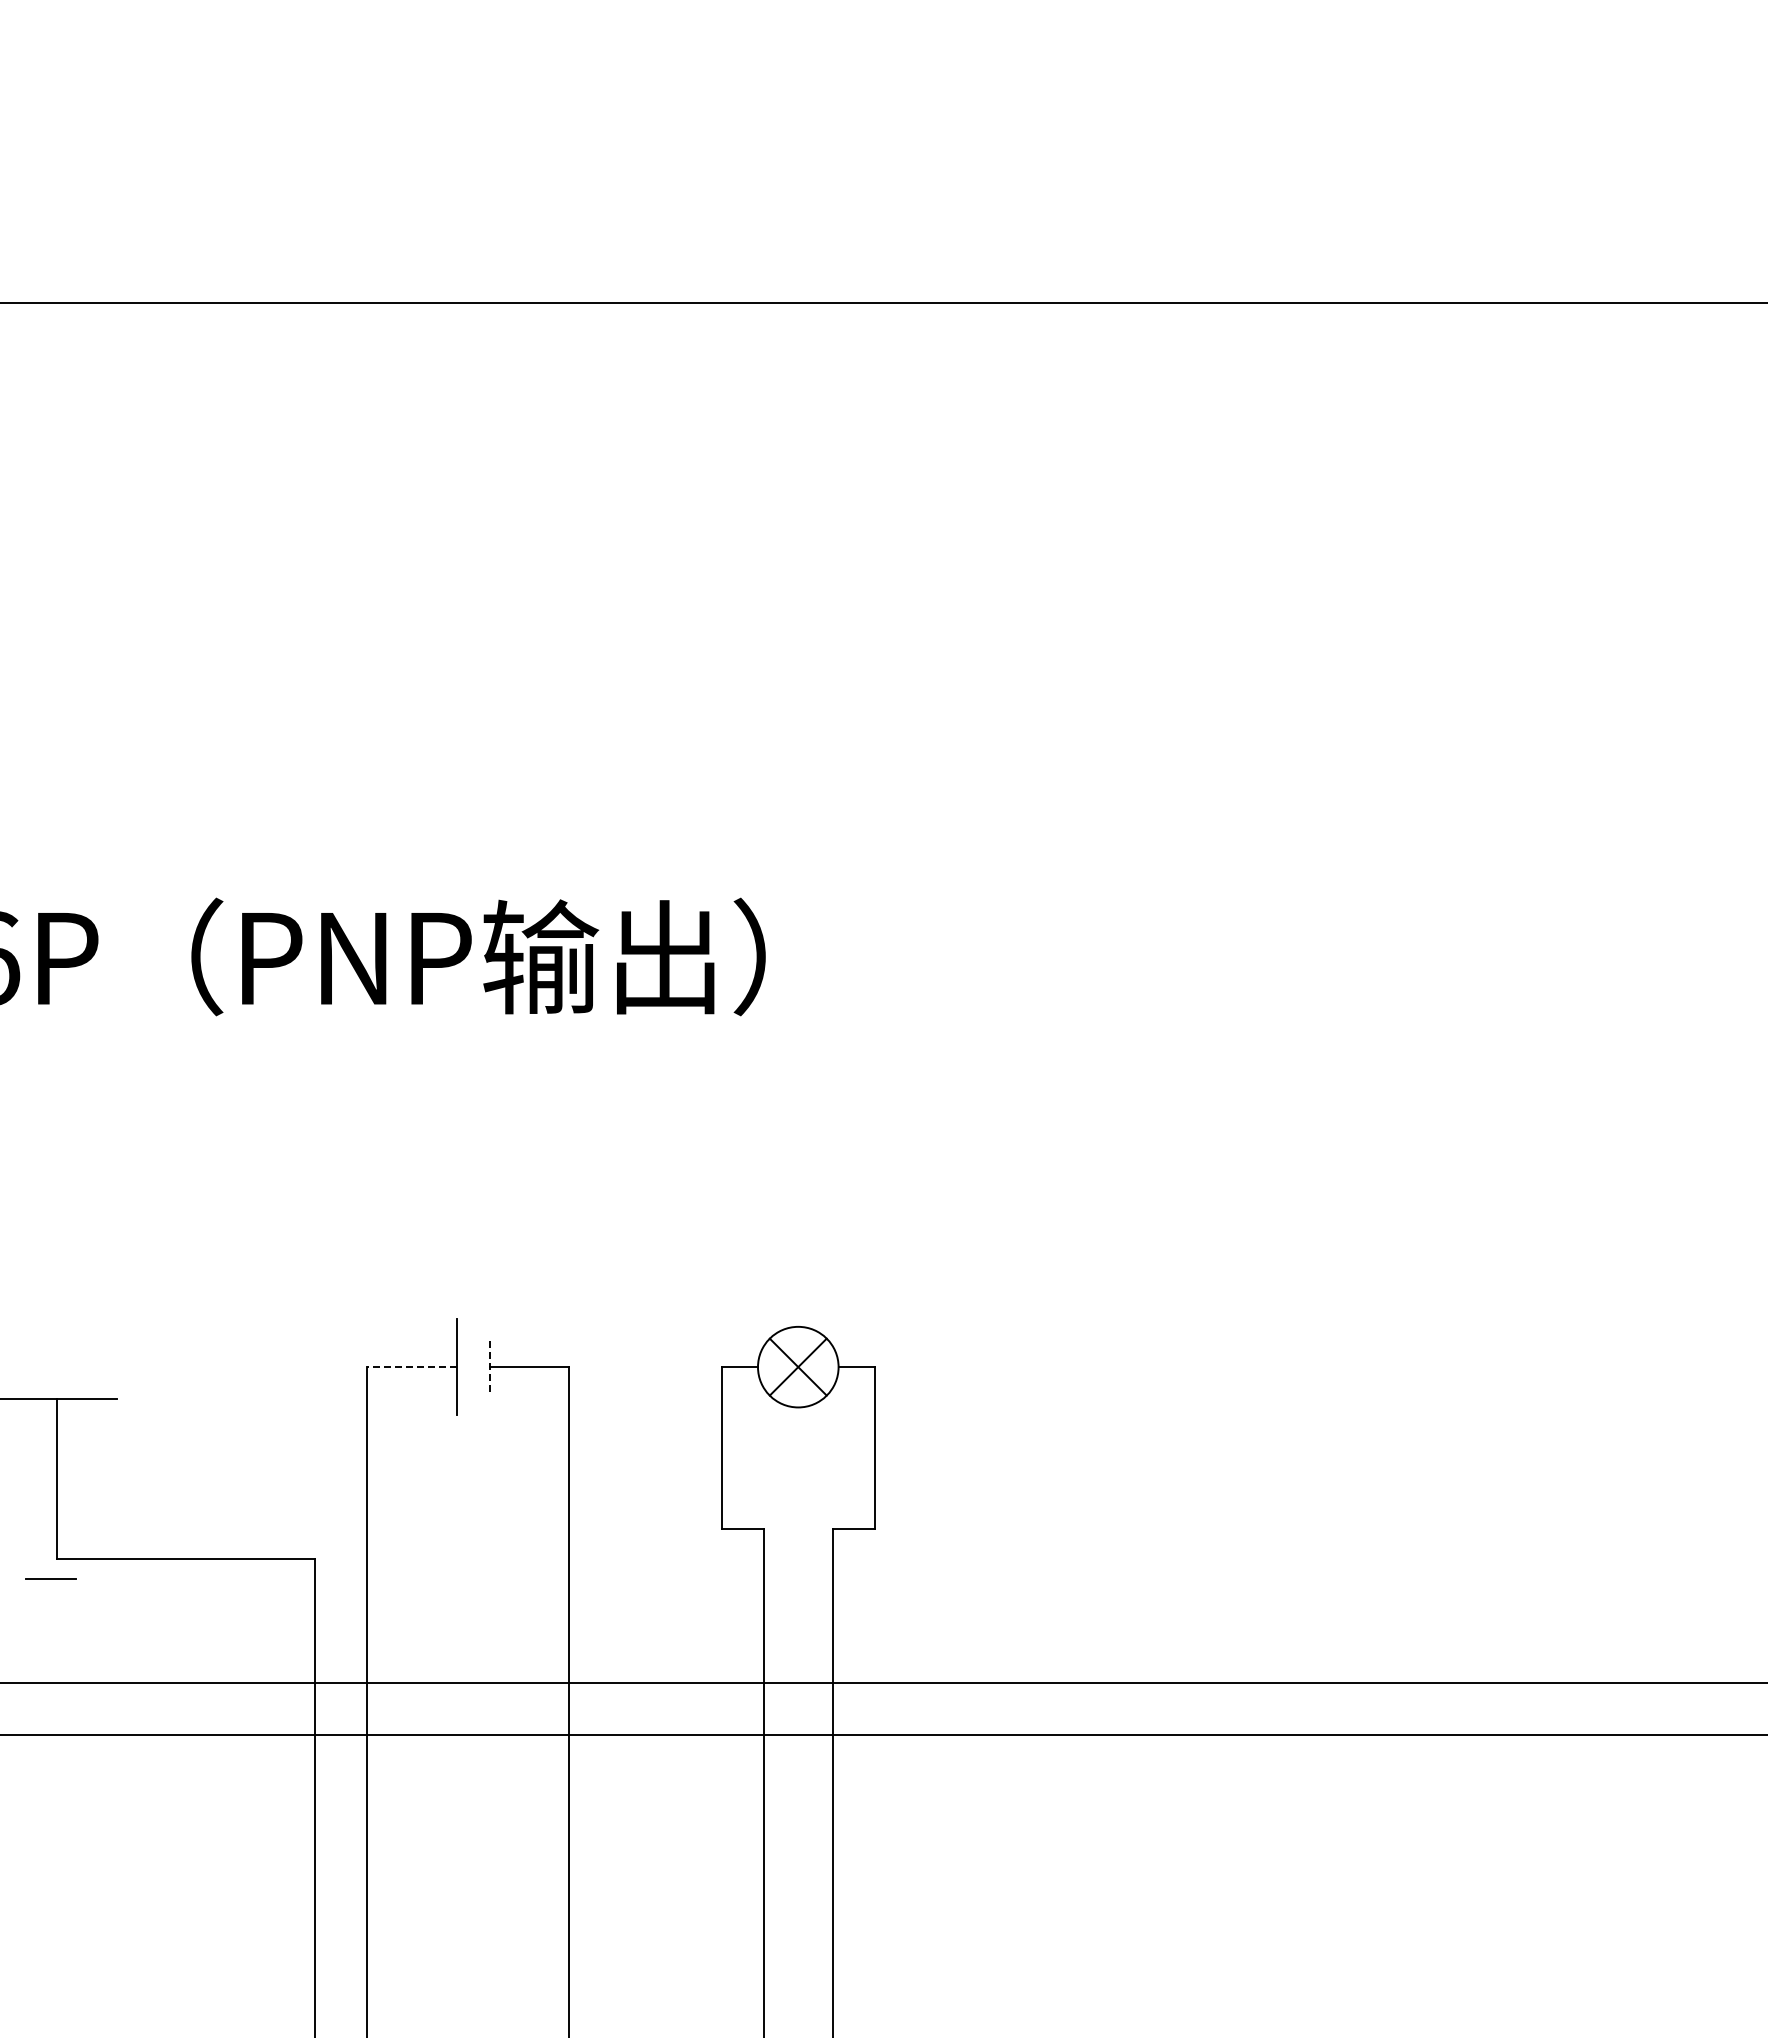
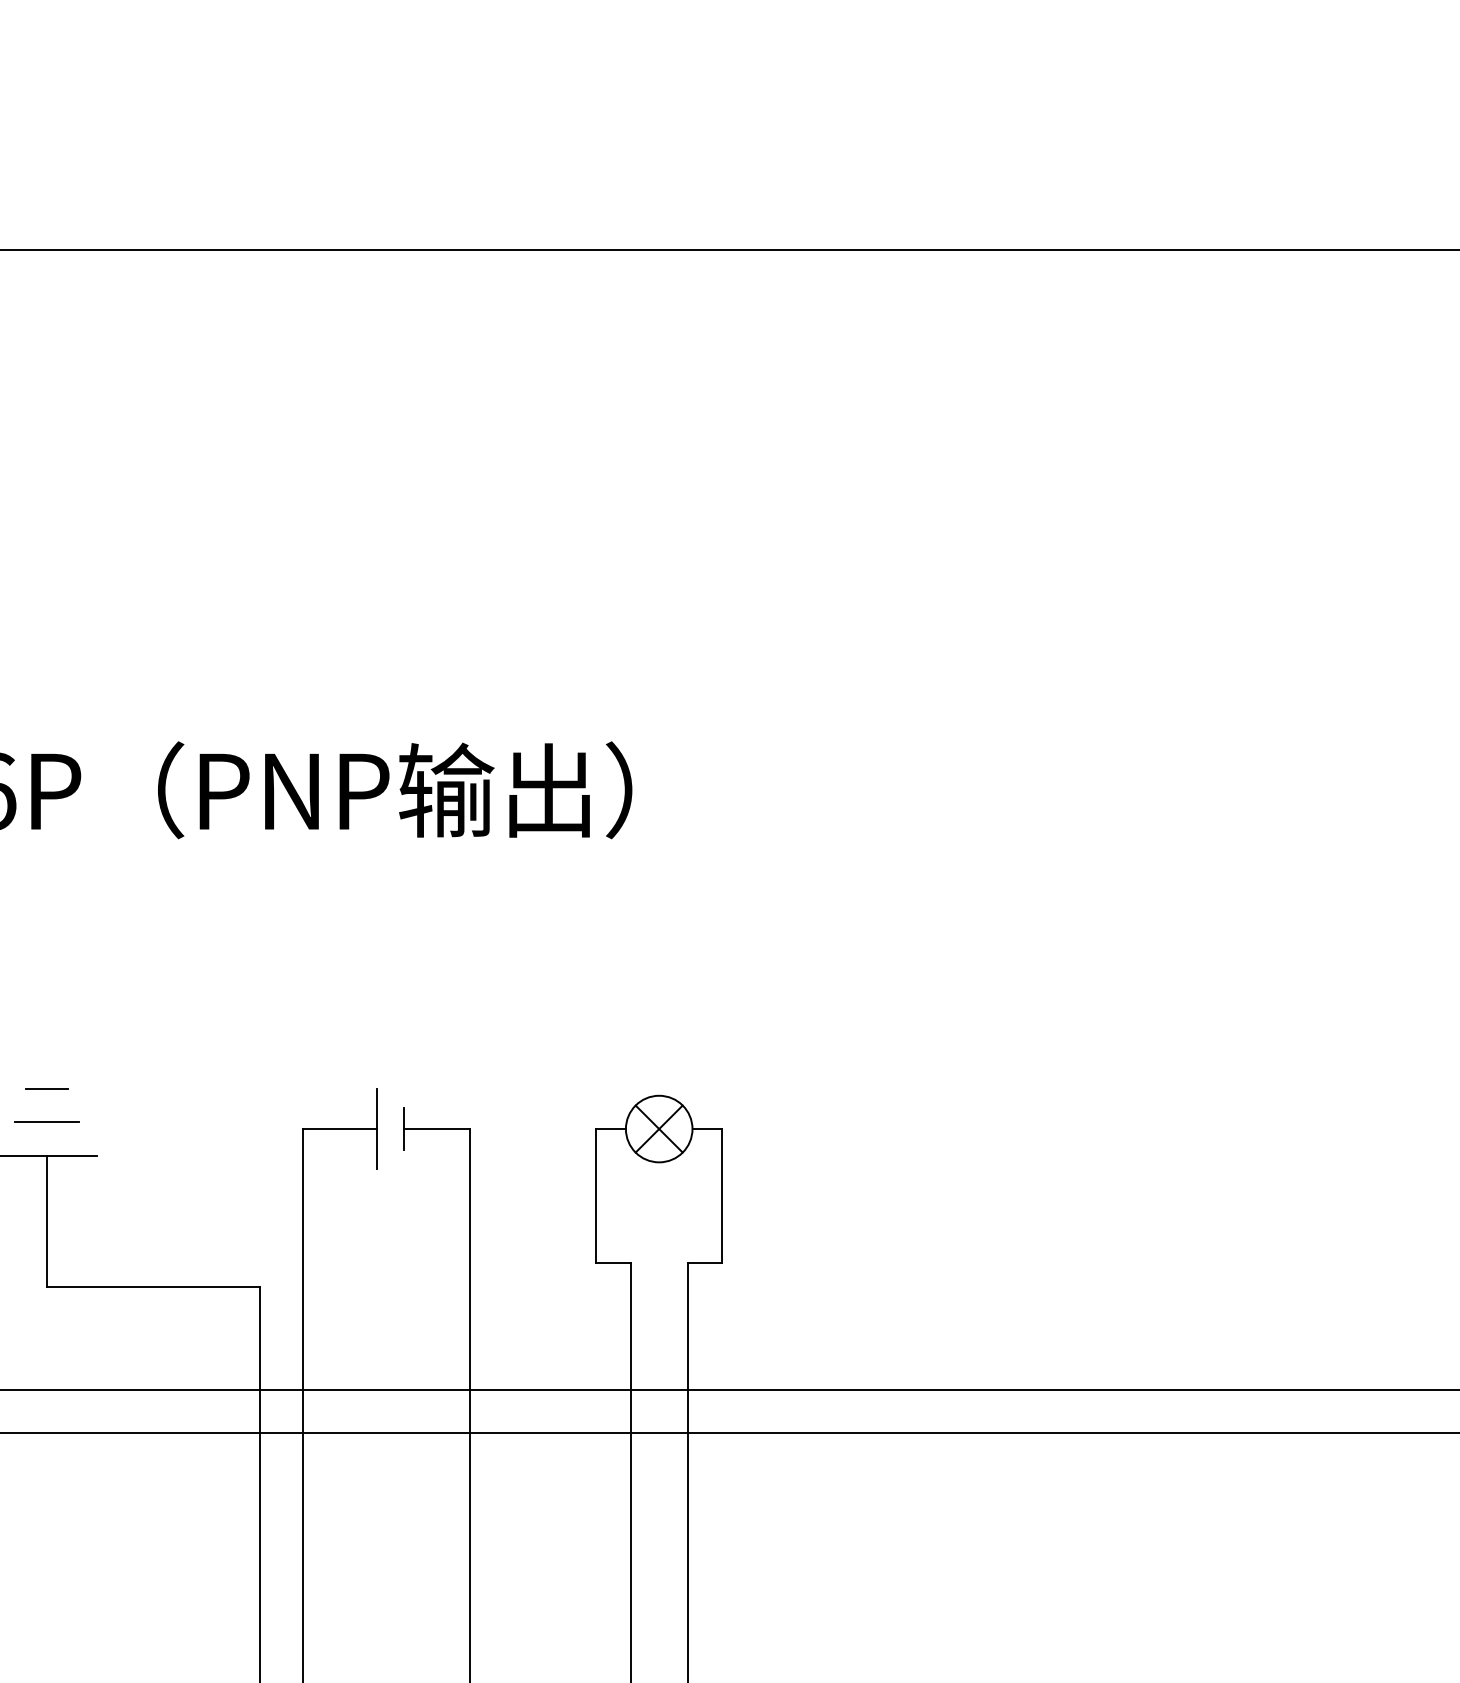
line: (56, 1358) -> (46, 1121), added
line: (411, 1367) -> (339, 1129), dashed -> solid
line: (489, 1367) -> (404, 1129), dashed -> solid
line: (50, 1578) -> (46, 1088), moved

